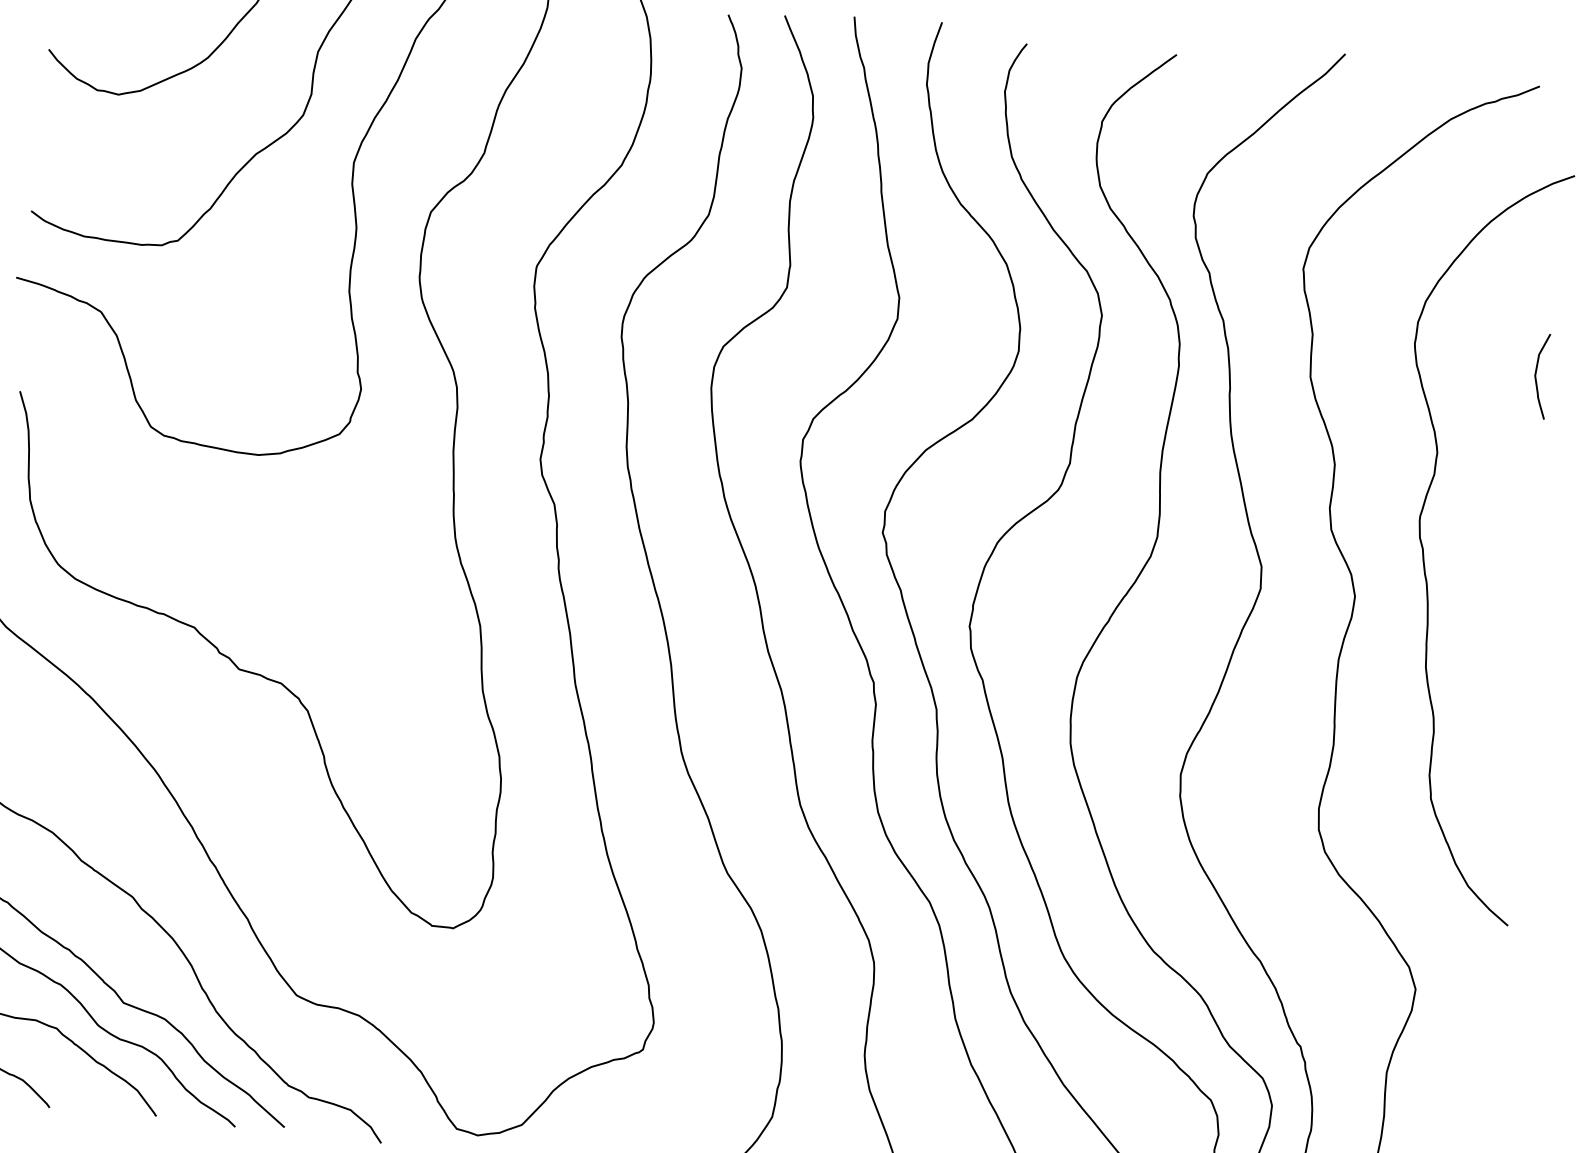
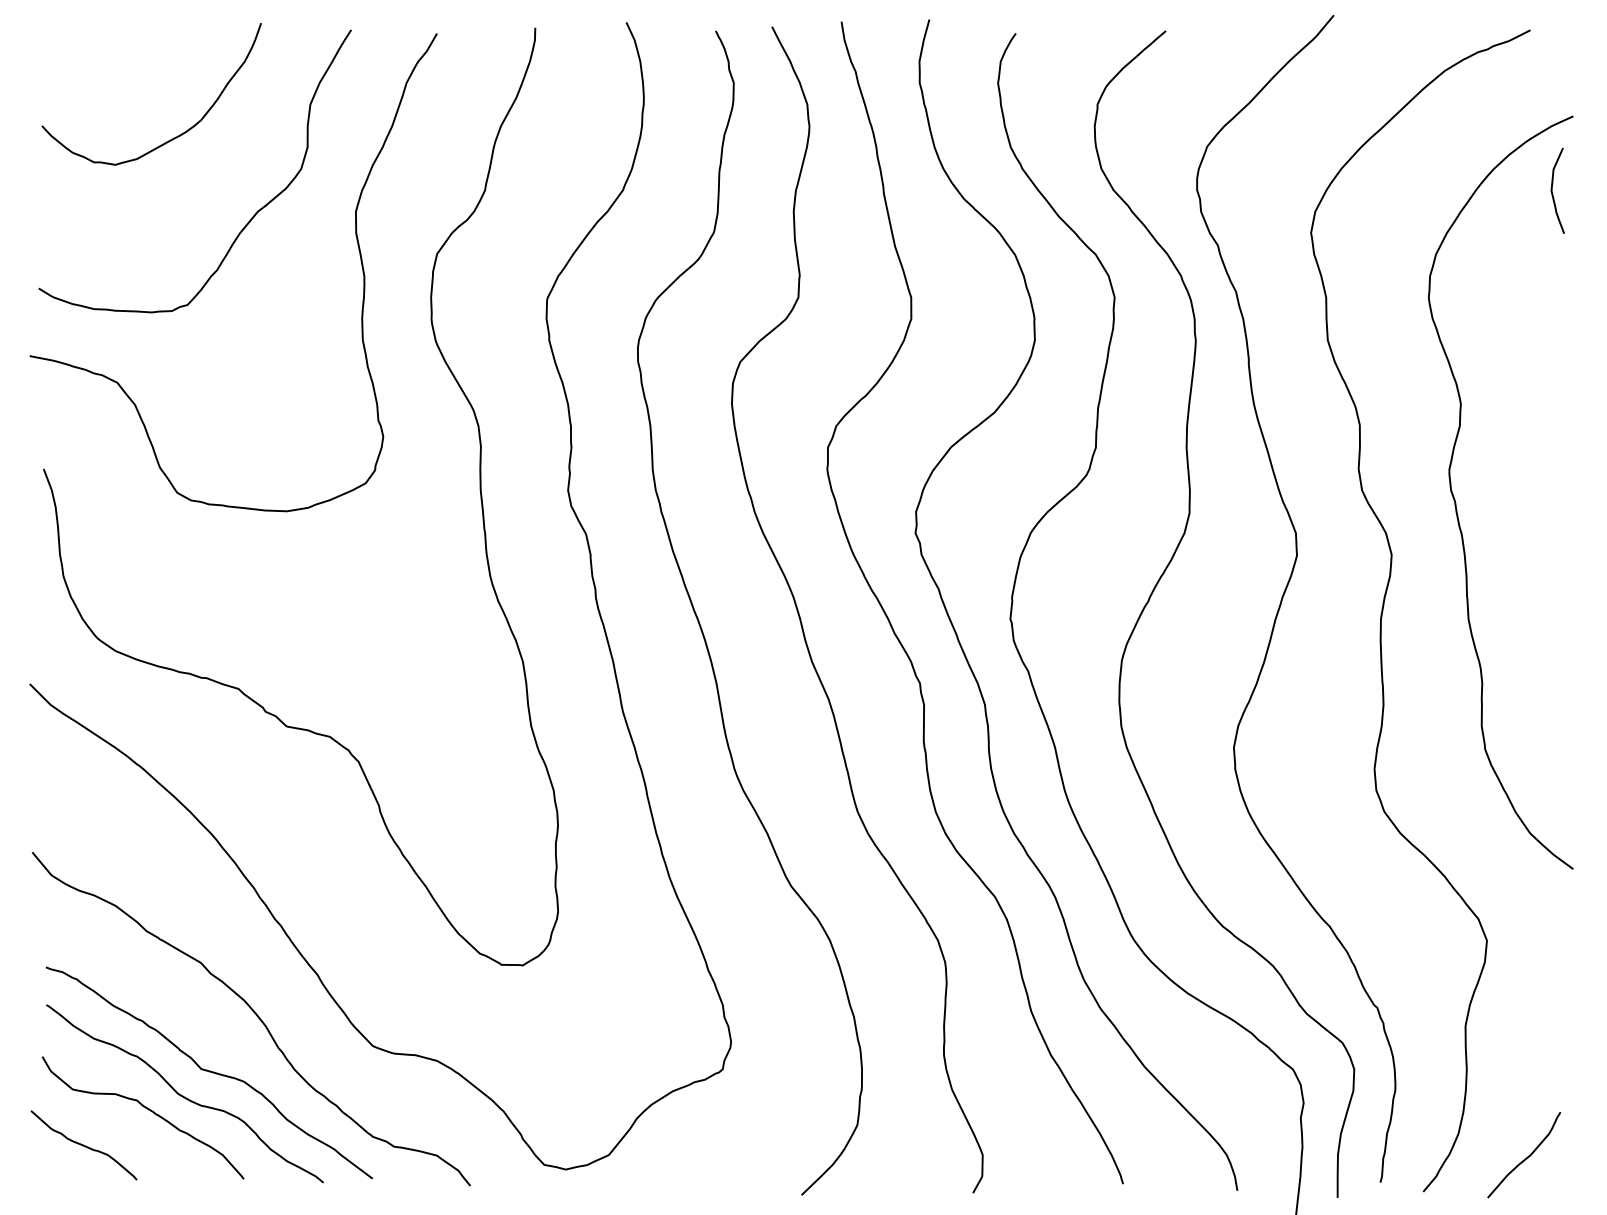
curve: (1536, 375) -> (1552, 190), moved

